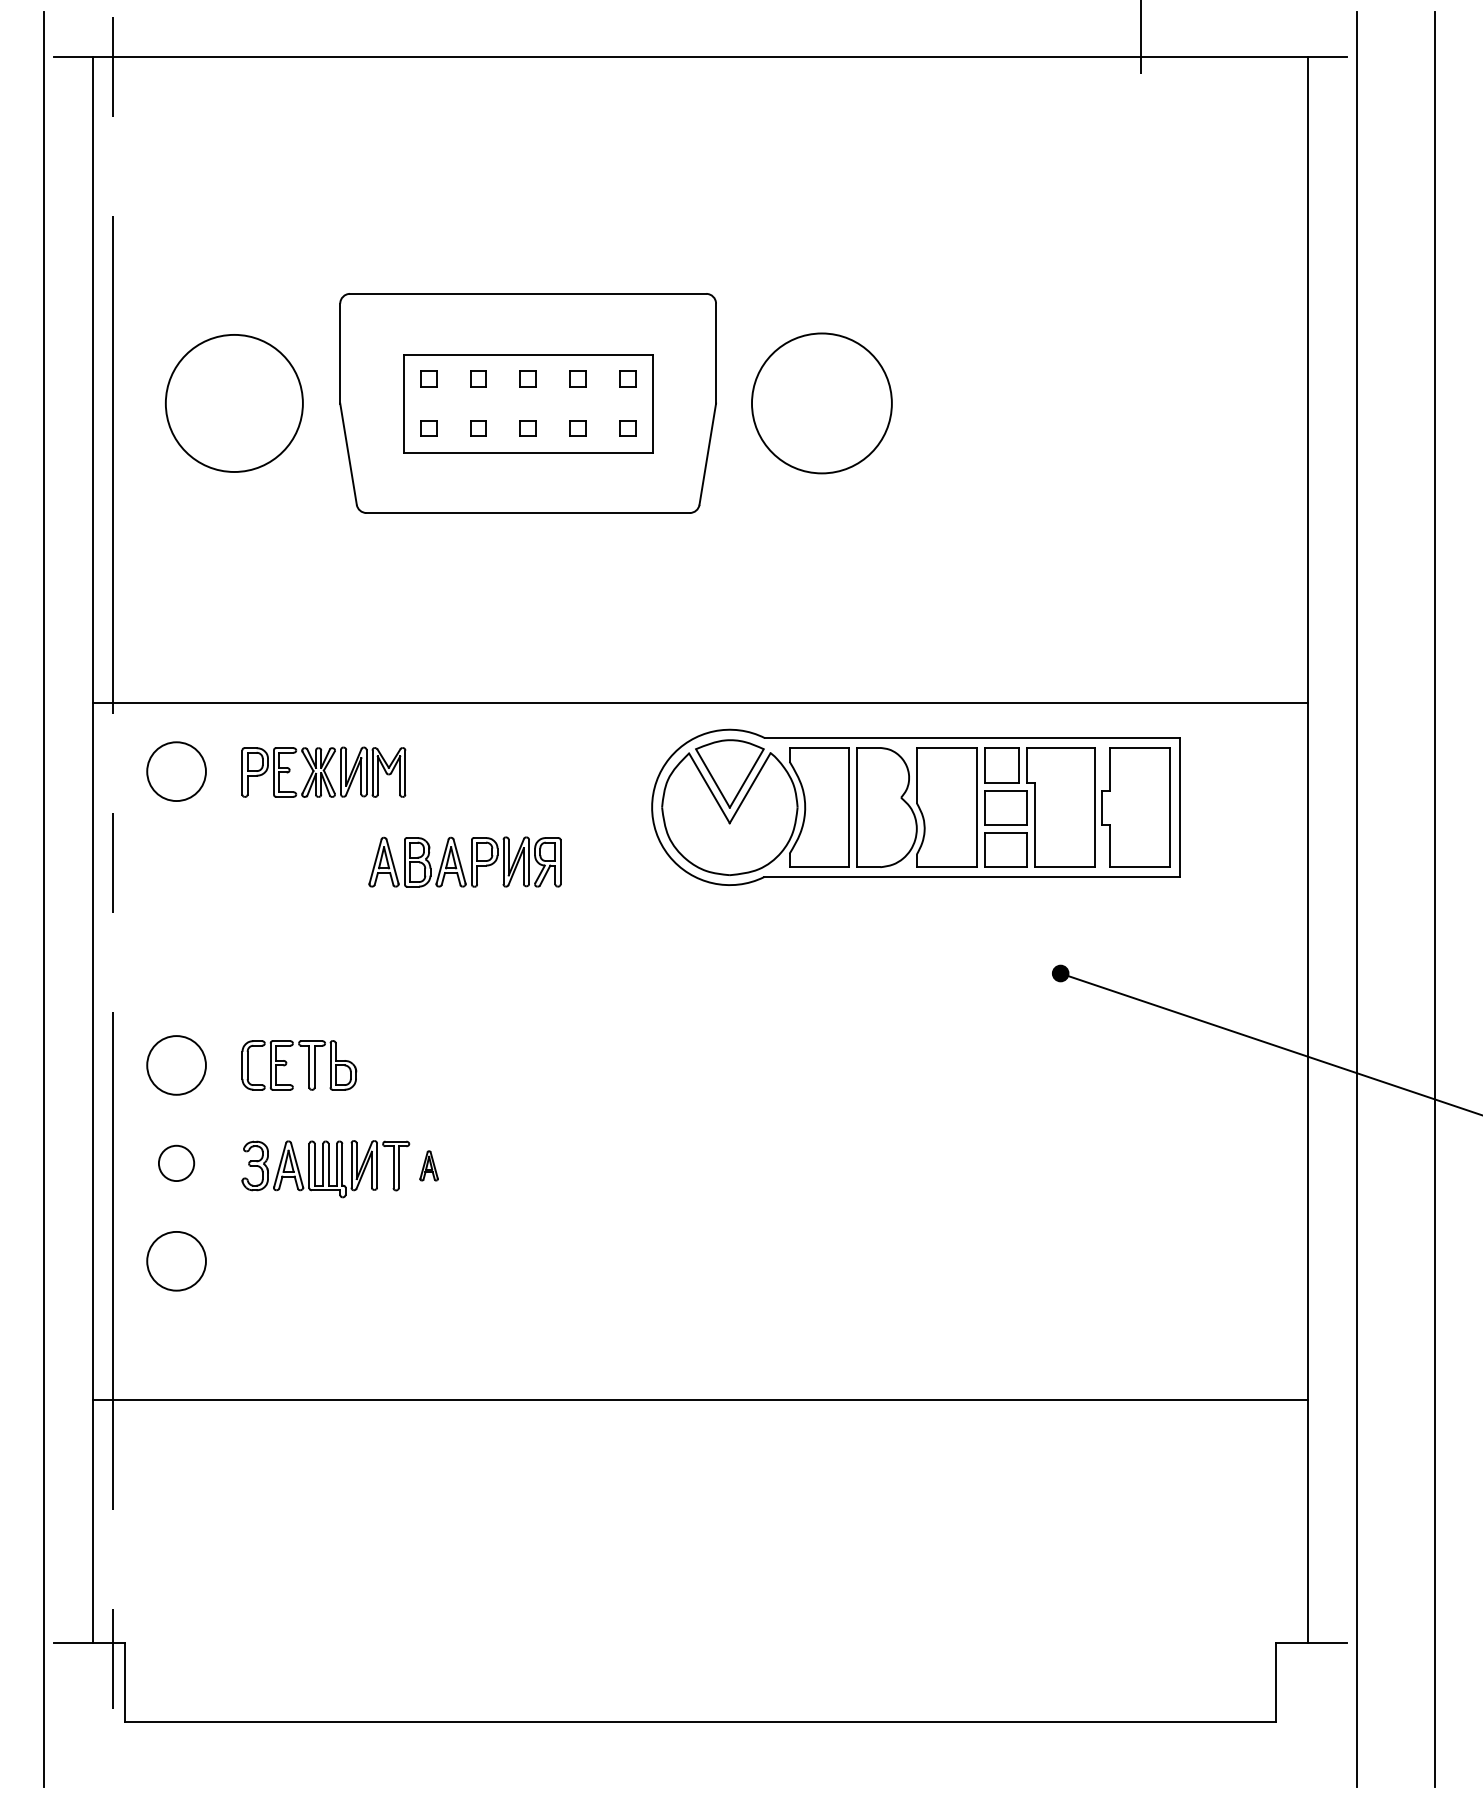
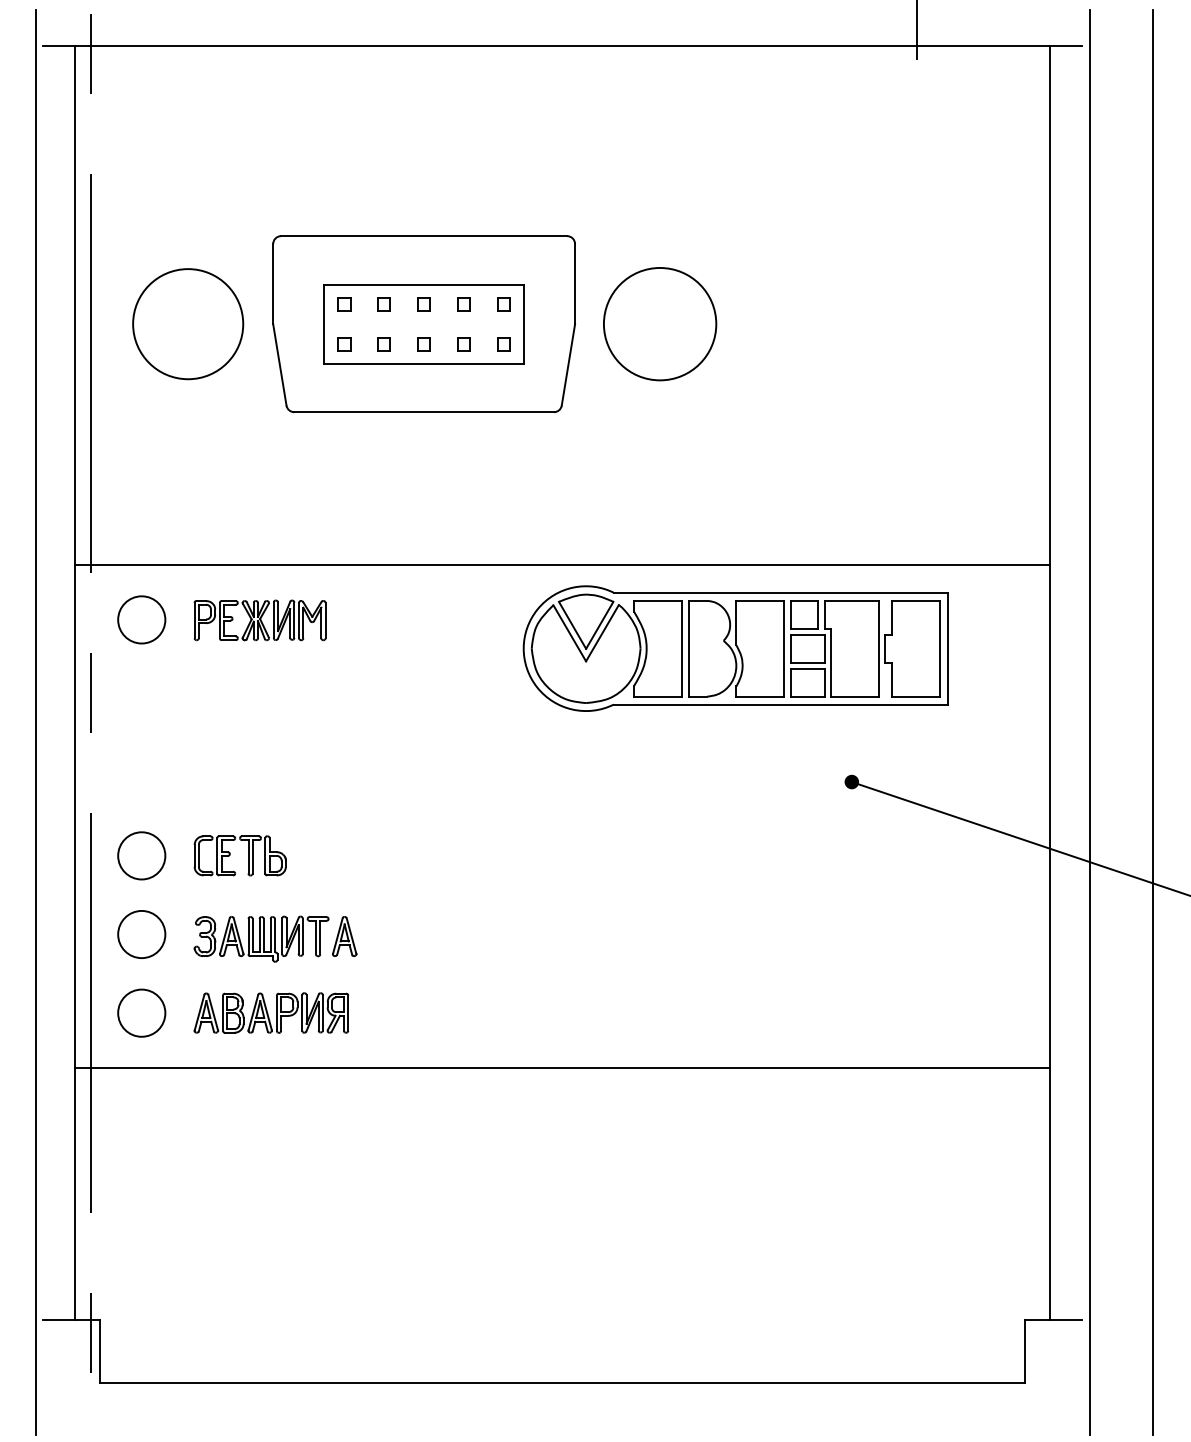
part: (464, 861) -> (271, 1012), moved
circle: (176, 1163) -> (141, 934), size x1.67
part: (428, 1165) -> (344, 936), size x1.67
line: (700, 1399) -> (562, 1067), moved

